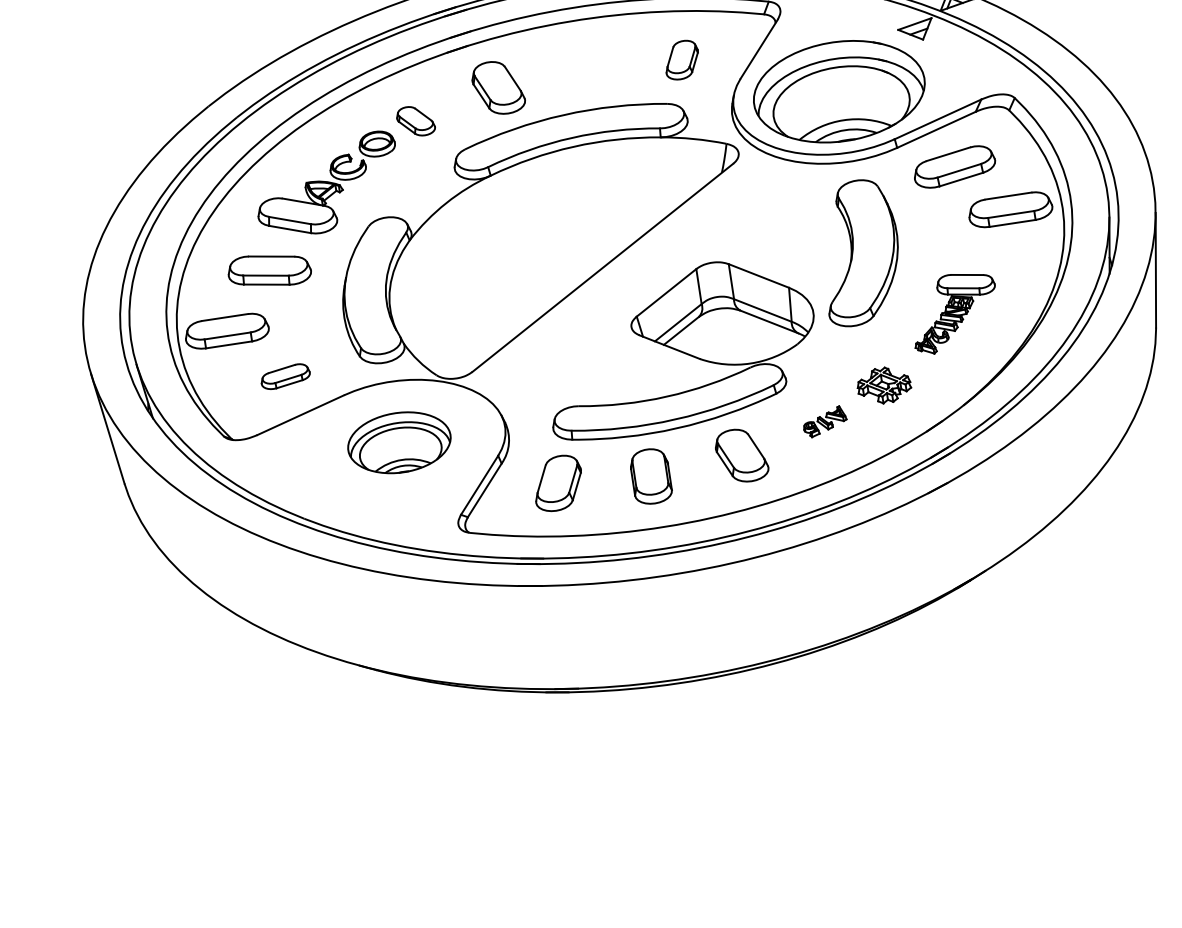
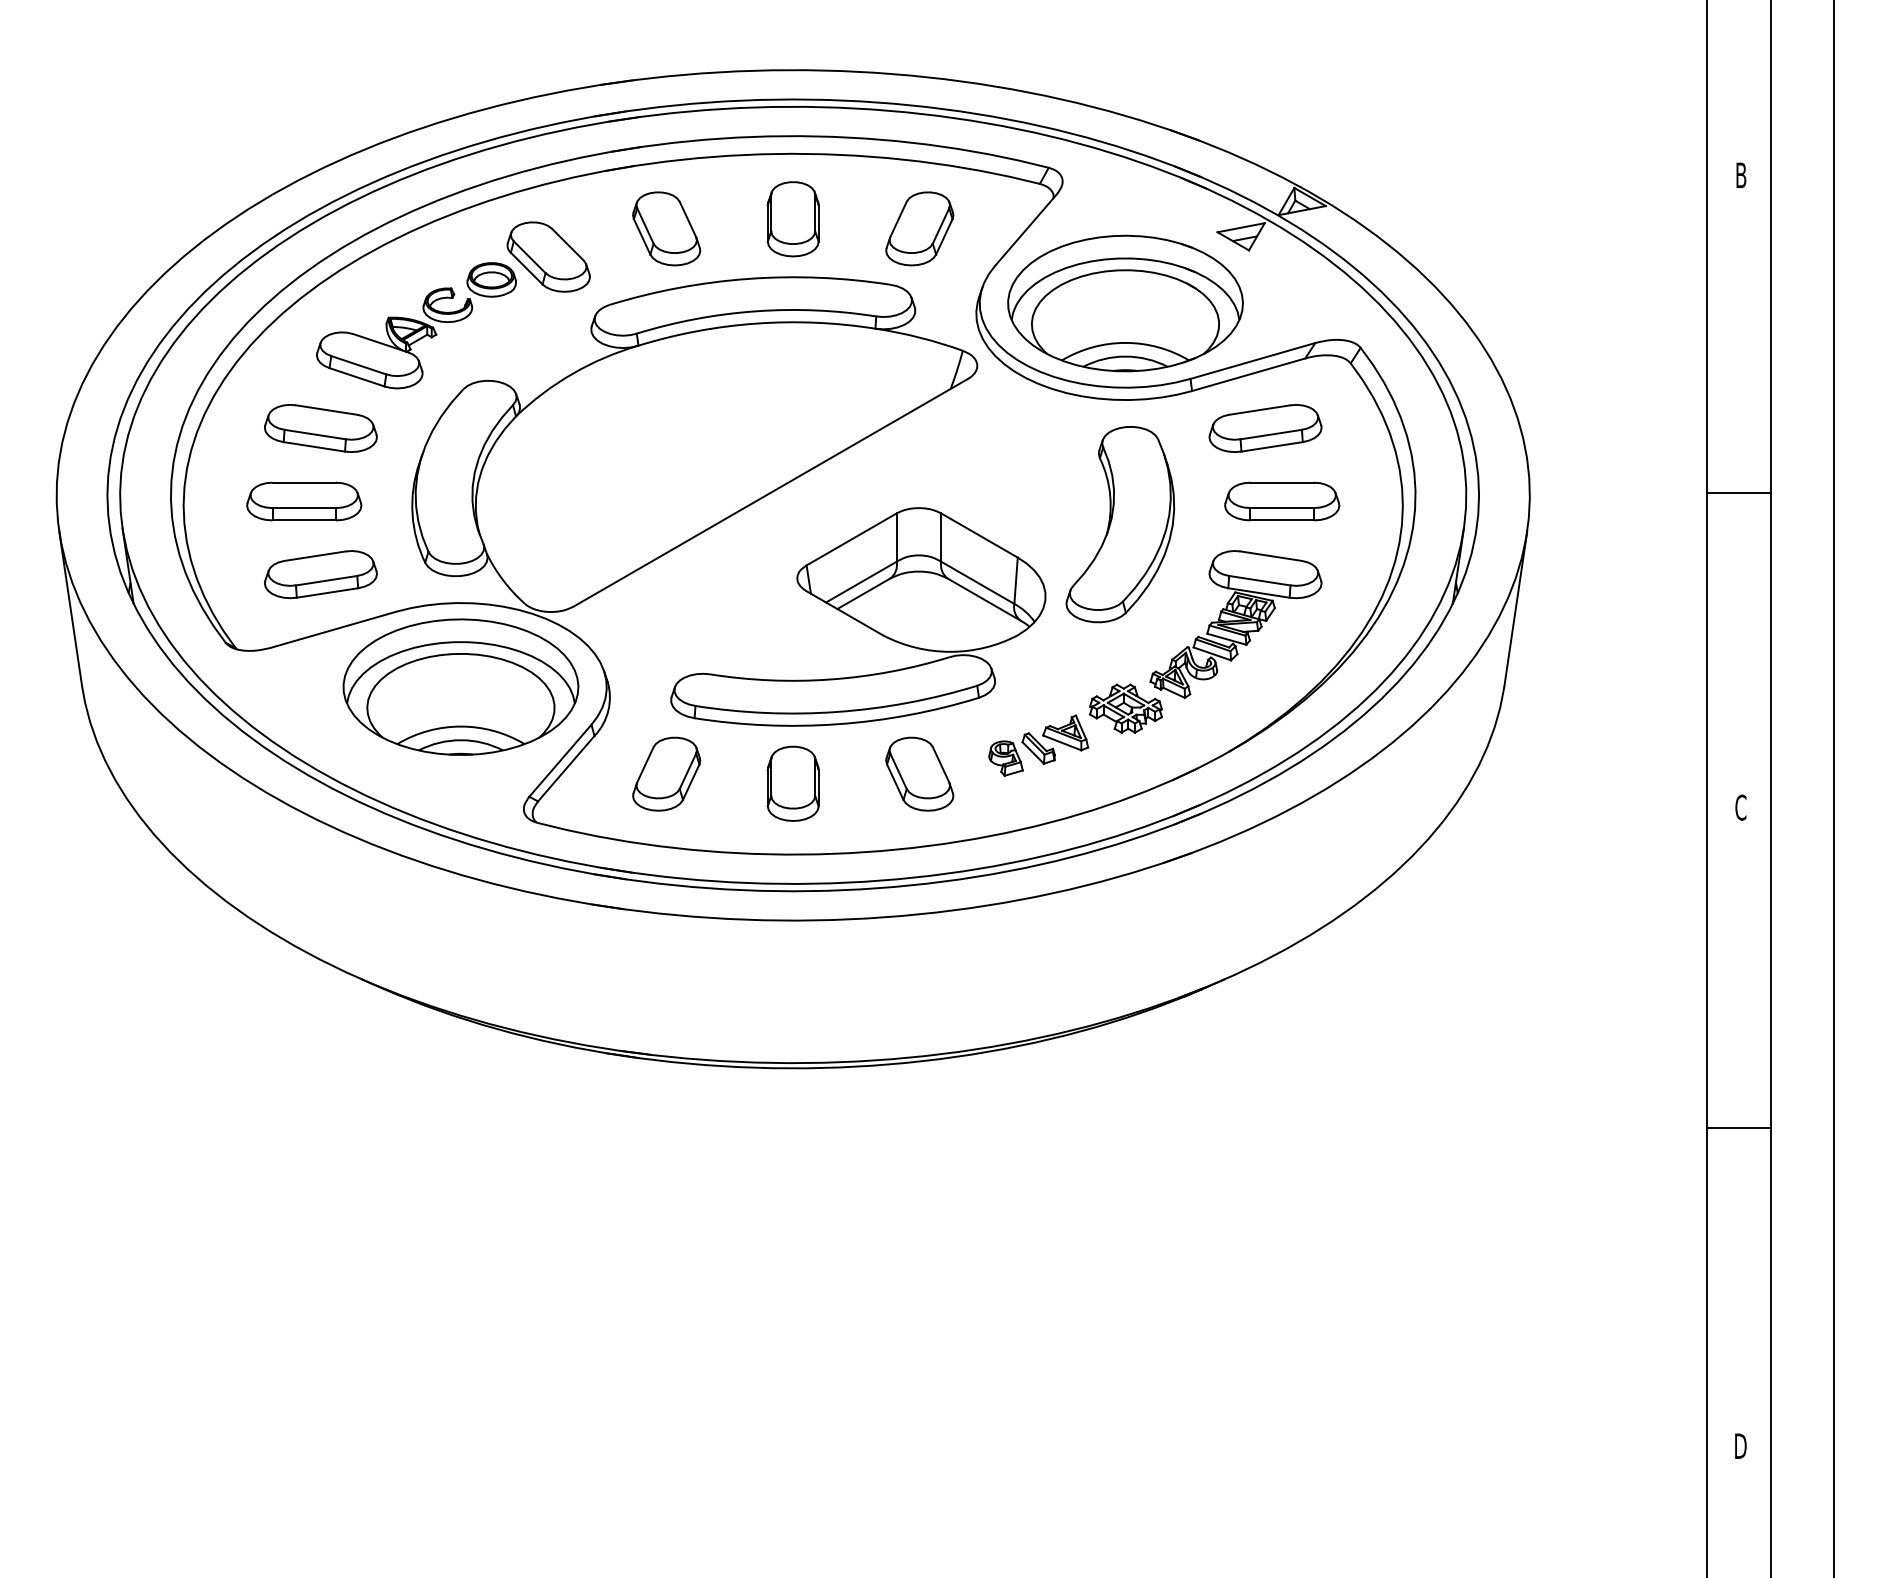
part: (681, 59) -> (919, 228), size x1.43
part: (588, 67) -> (792, 219), added
part: (415, 120) -> (548, 256), size x1.67
part: (1010, 209) -> (1282, 501), moved
part: (954, 312) -> (1235, 624), size x1.43
part: (227, 331) -> (304, 501), moved
part: (285, 376) -> (320, 574), size x1.67
part: (824, 421) -> (1038, 745), size x1.67
part: (399, 442) -> (460, 686), size x1.67

